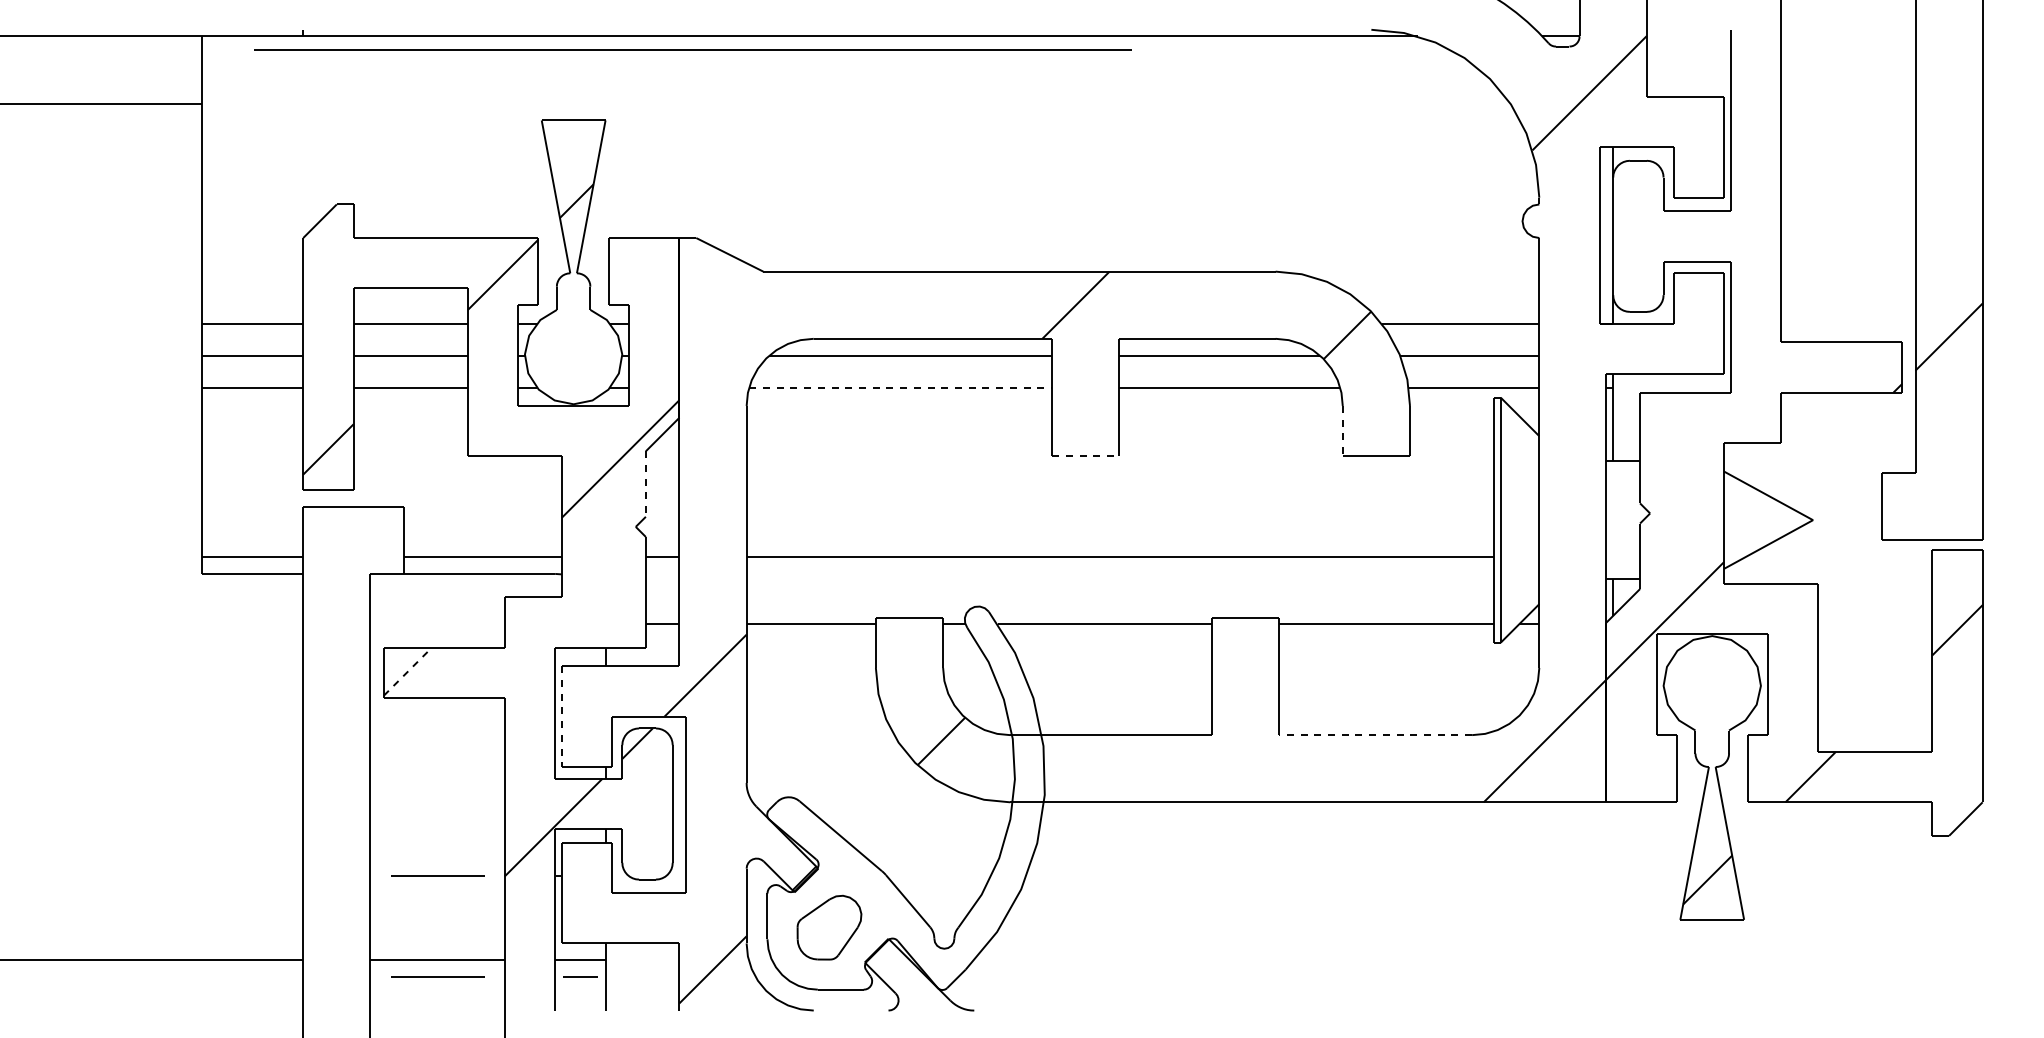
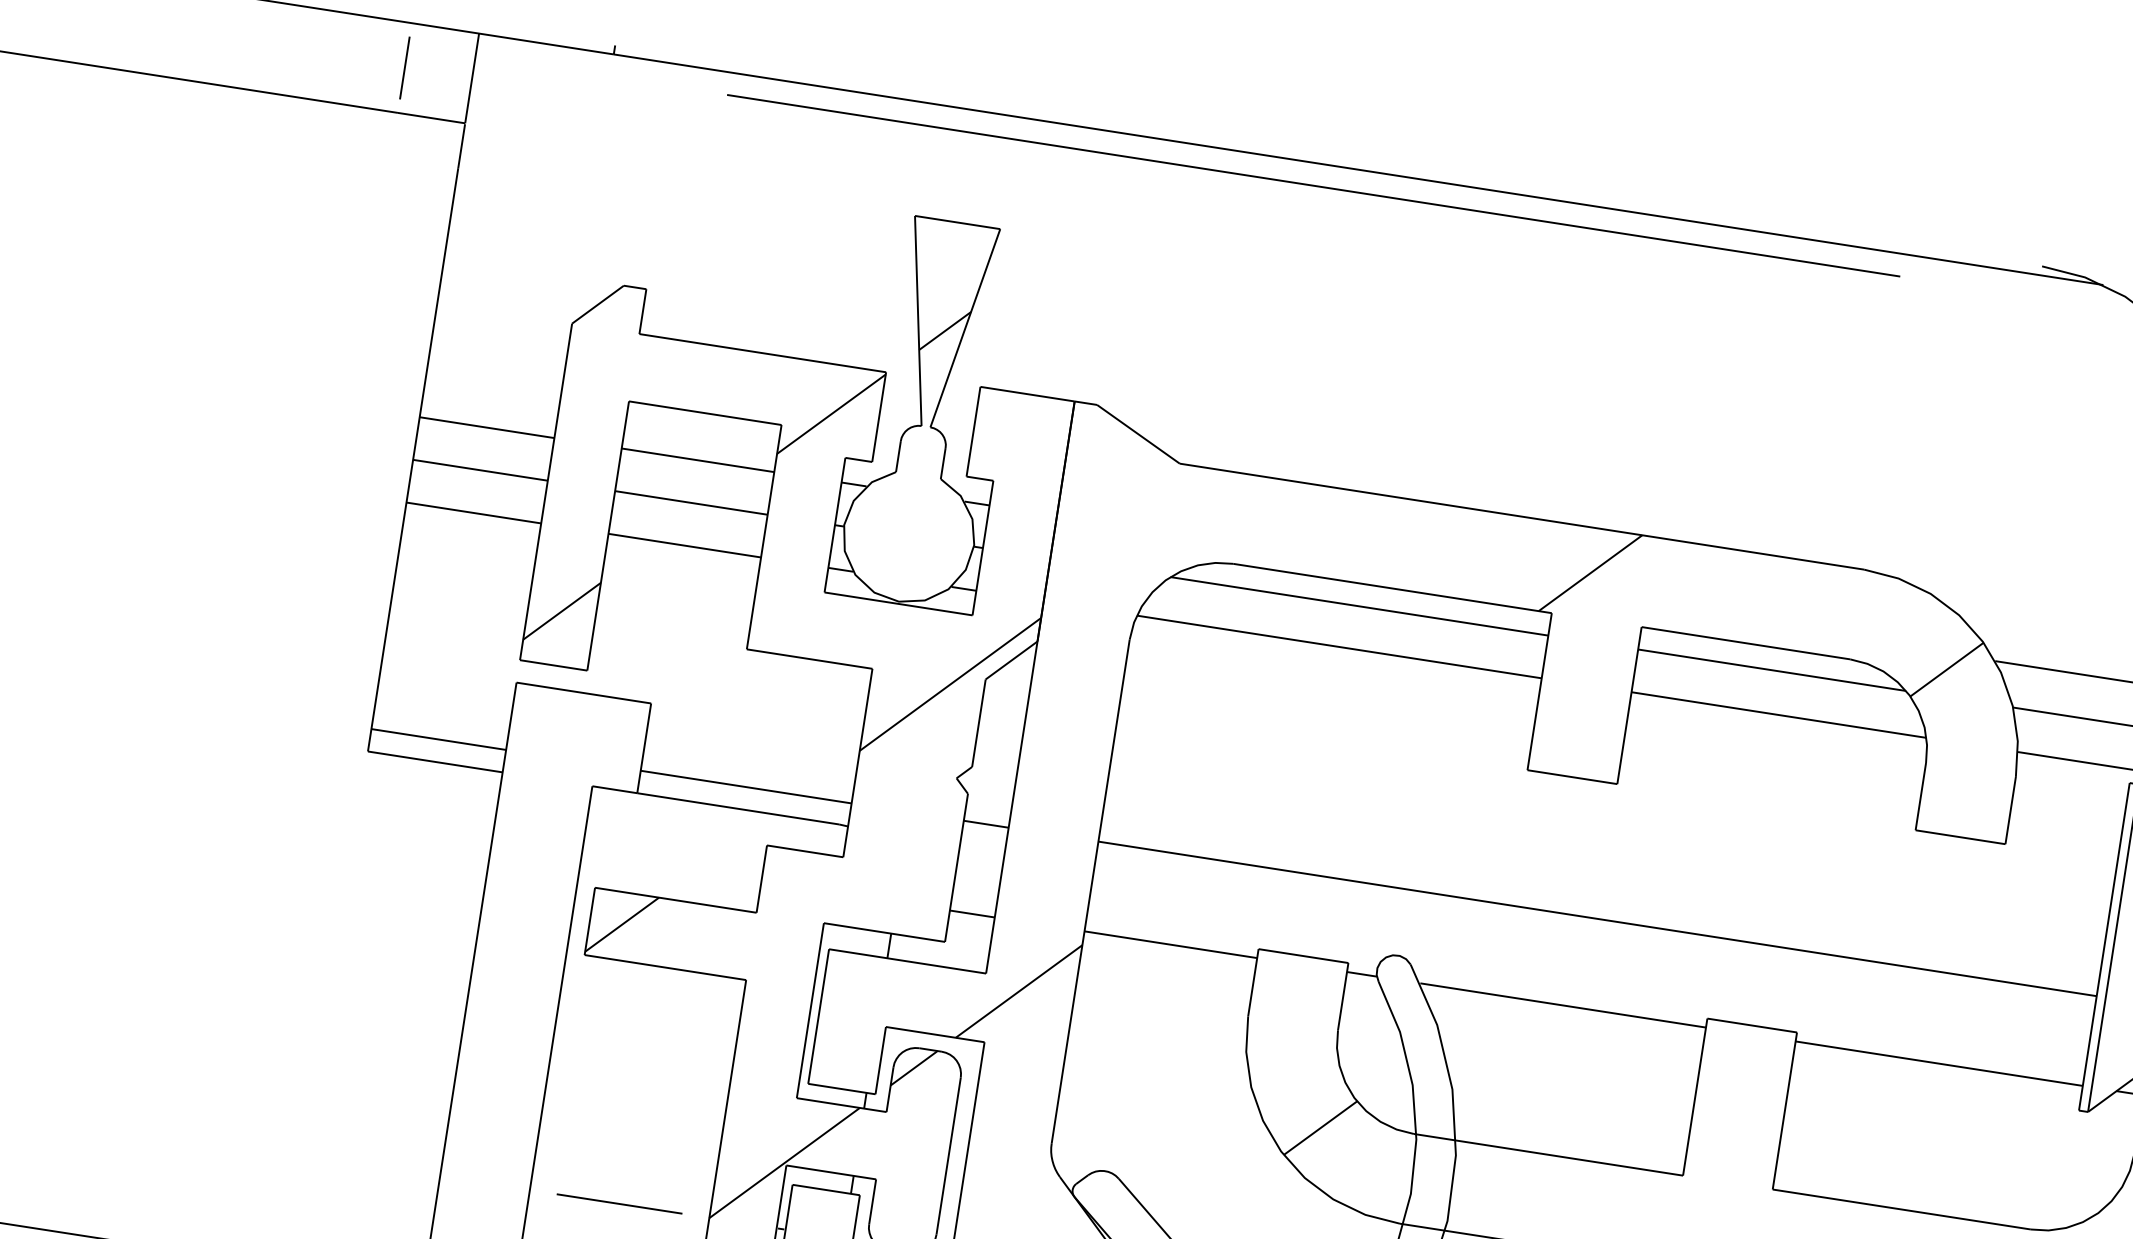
line: (692, 49) -> (1313, 184), moved
line: (151, 70) -> (404, 68), added
line: (900, 387) -> (1339, 646), dashed -> solid
line: (1342, 431) -> (1920, 797), dashed -> solid
line: (1085, 456) -> (1571, 777), dashed -> solid
line: (645, 484) -> (978, 723), dashed -> solid
line: (407, 671) -> (621, 924), dashed -> solid
line: (561, 717) -> (817, 1017), dashed -> solid
line: (1375, 735) -> (1901, 1209), dashed -> solid

